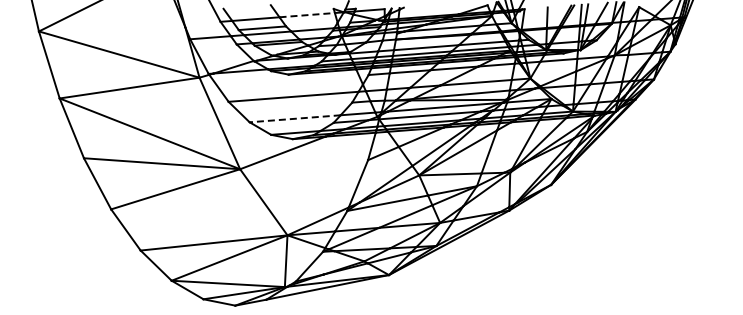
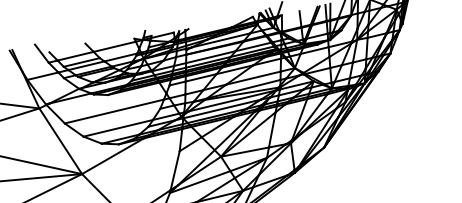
line: (307, 15) -> (115, 47), dashed -> solid
line: (295, 118) -> (118, 128), dashed -> solid

